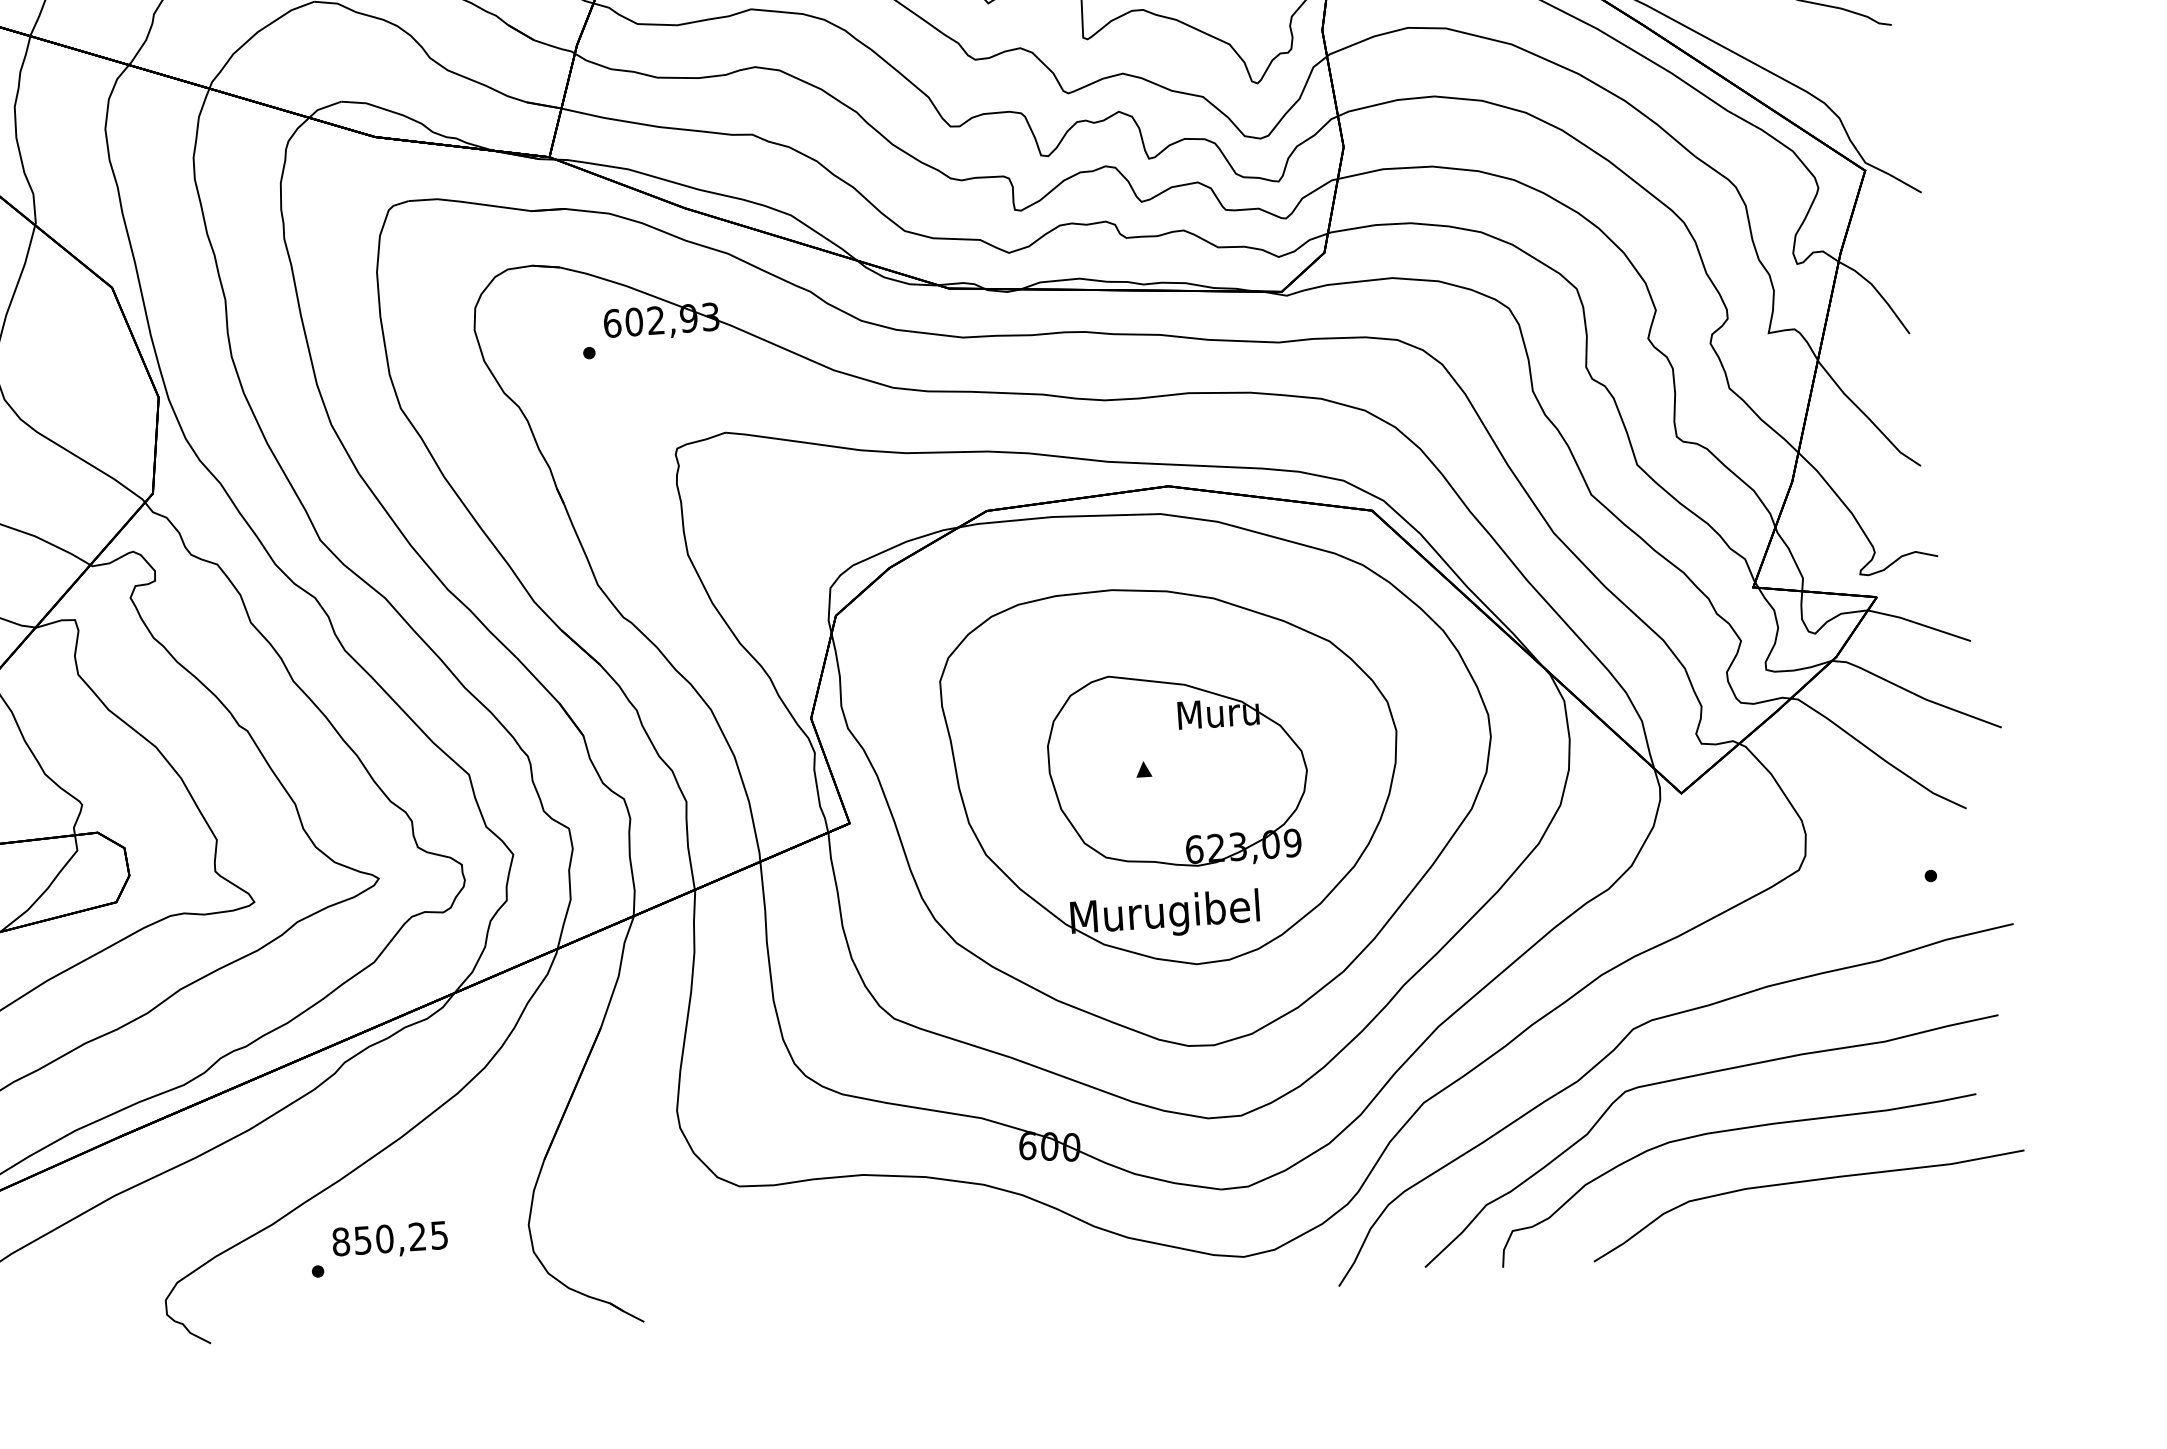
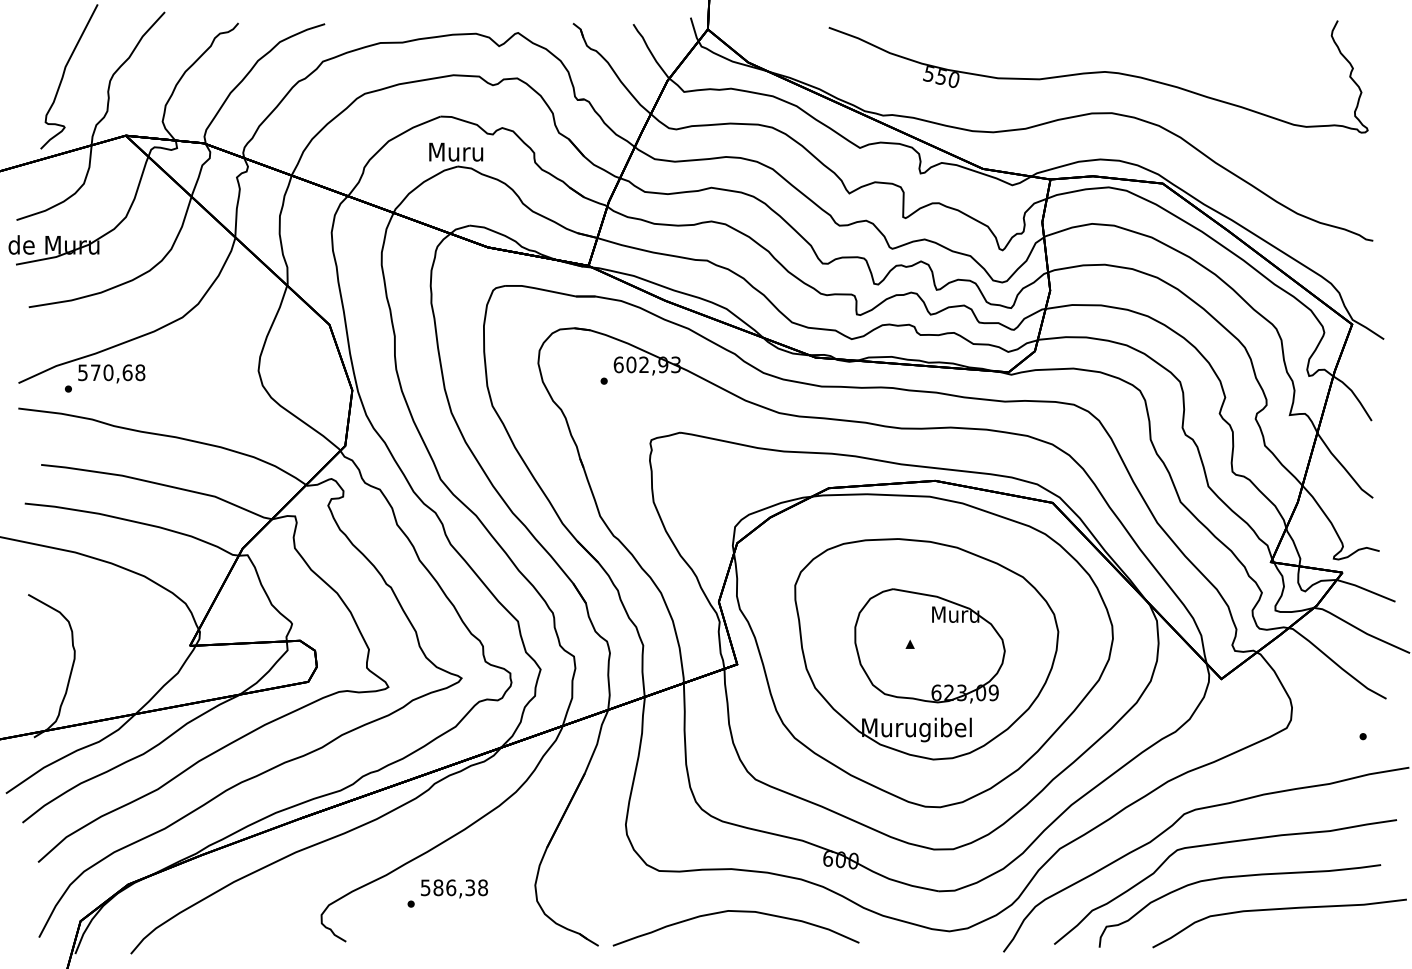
text: (390, 1238) -> (454, 887), 850,25 -> 586,38
curve: (874, 1248) -> (735, 912), added

